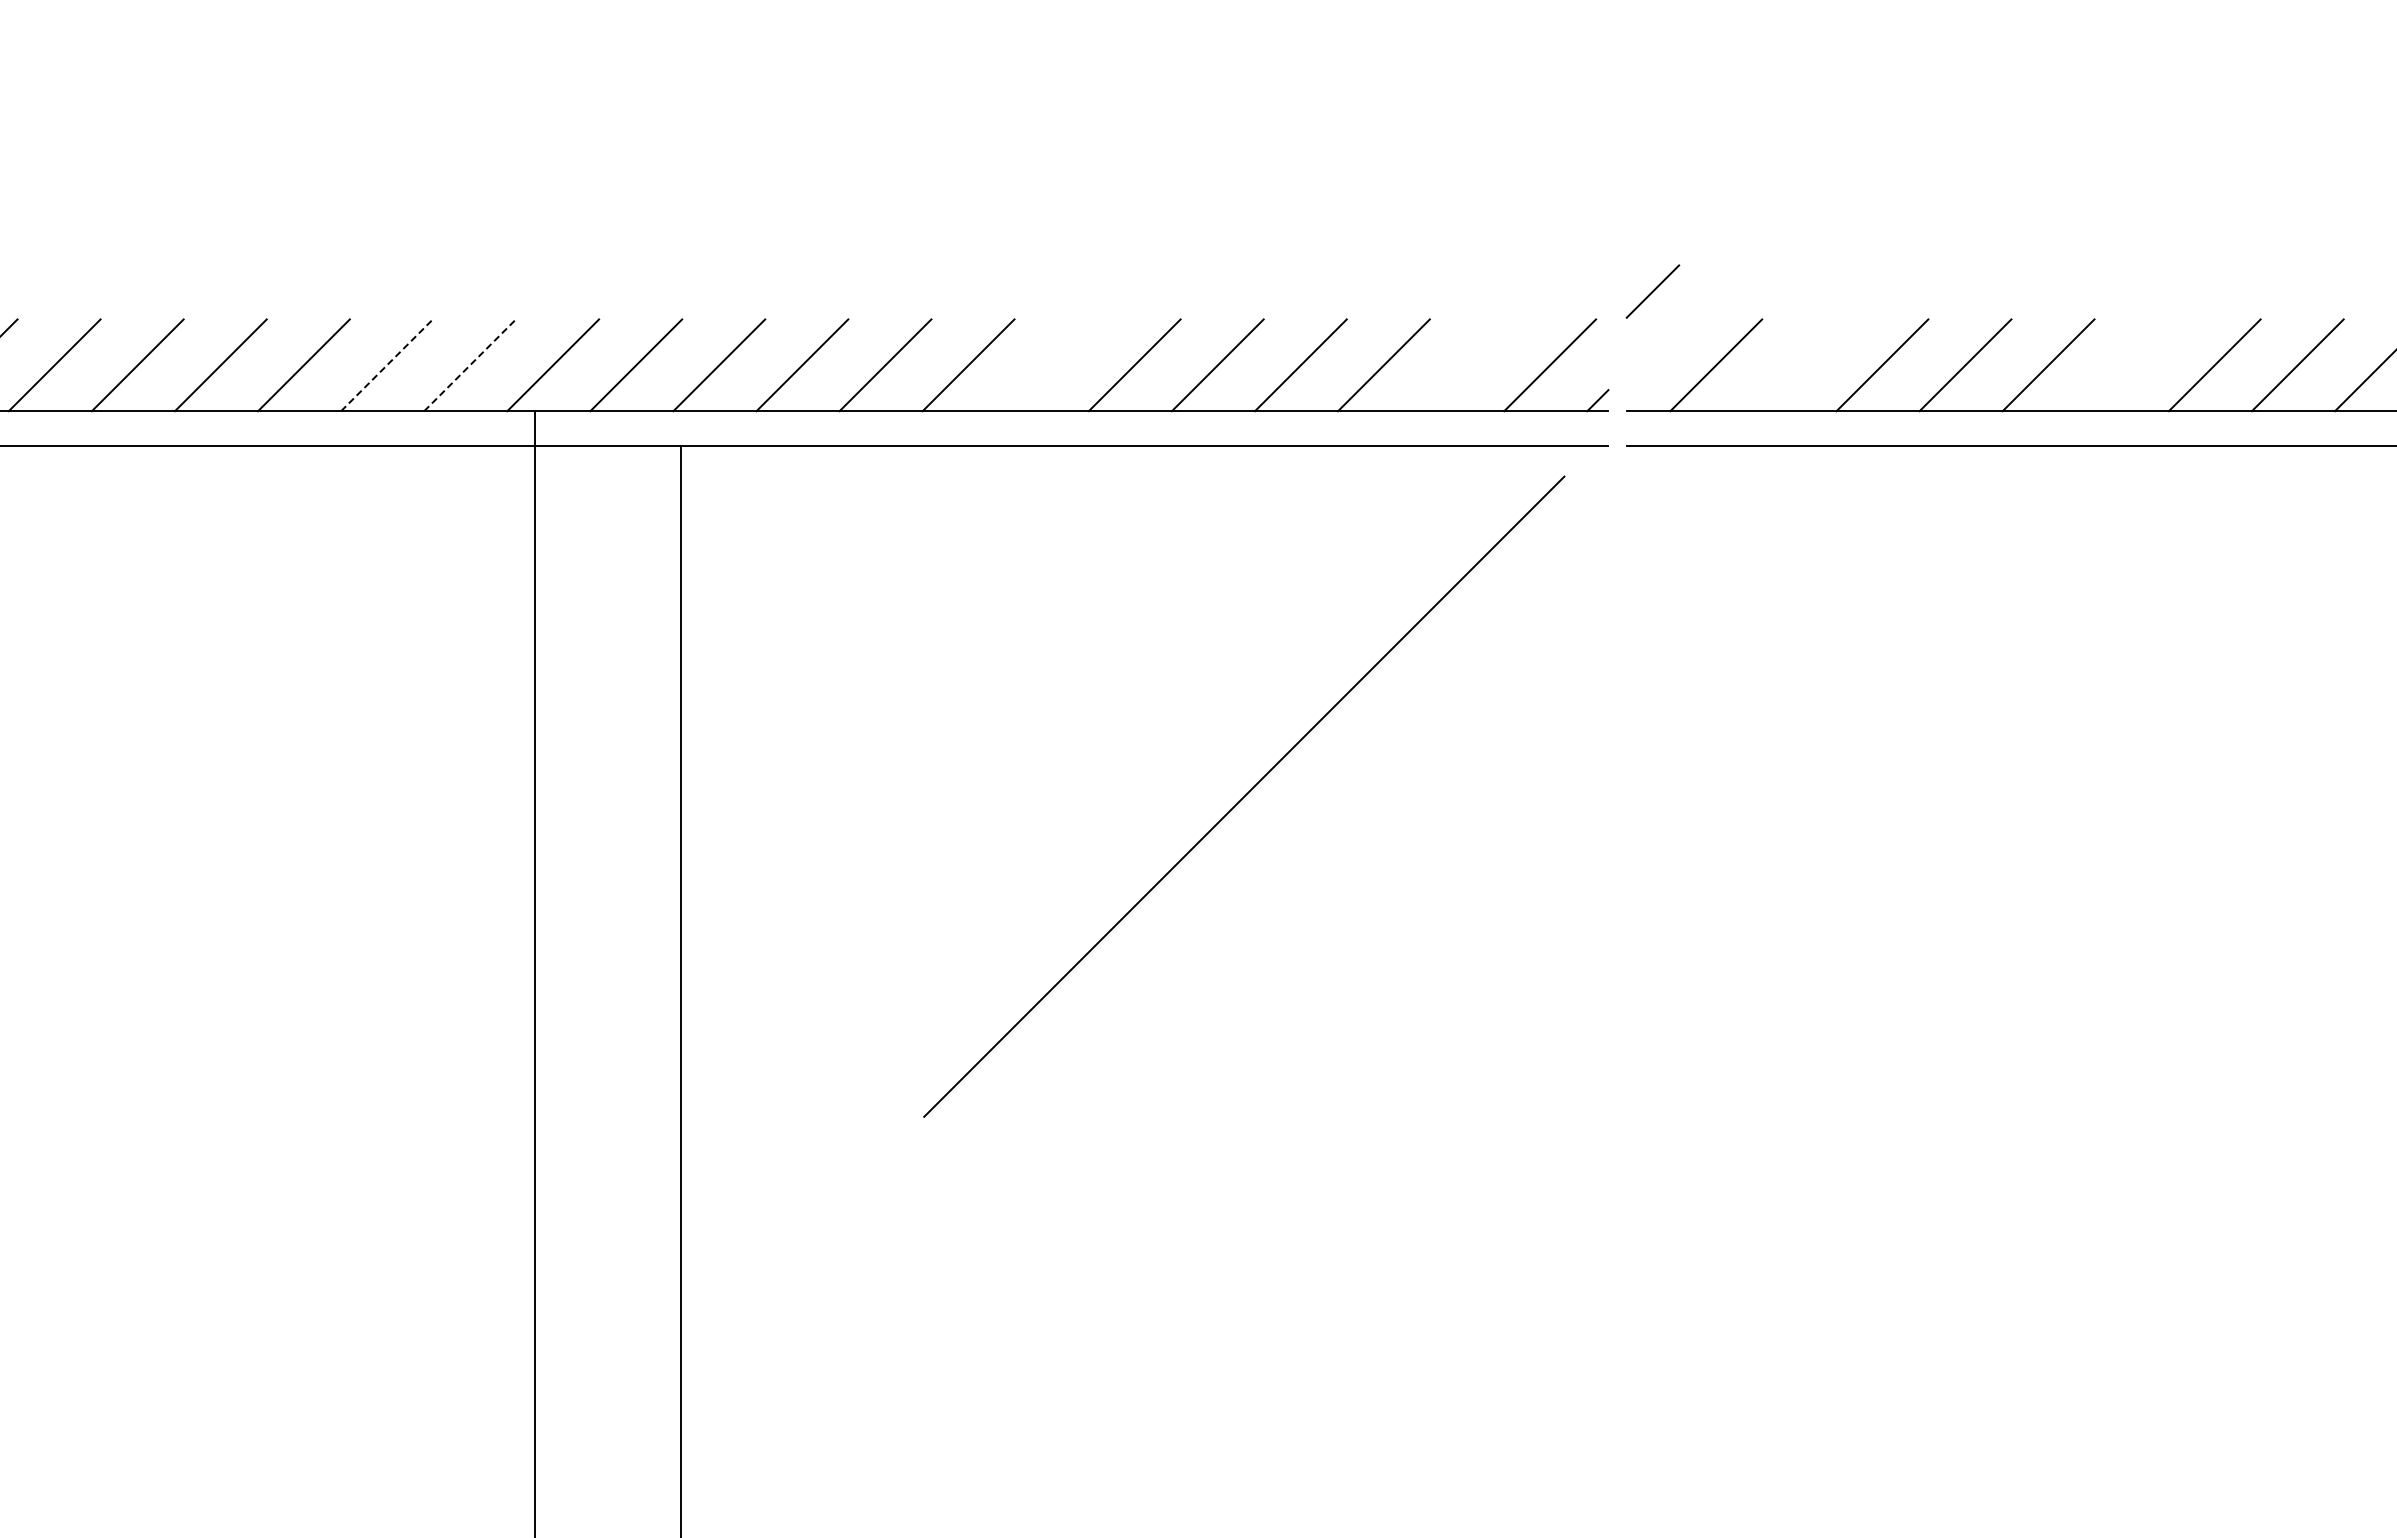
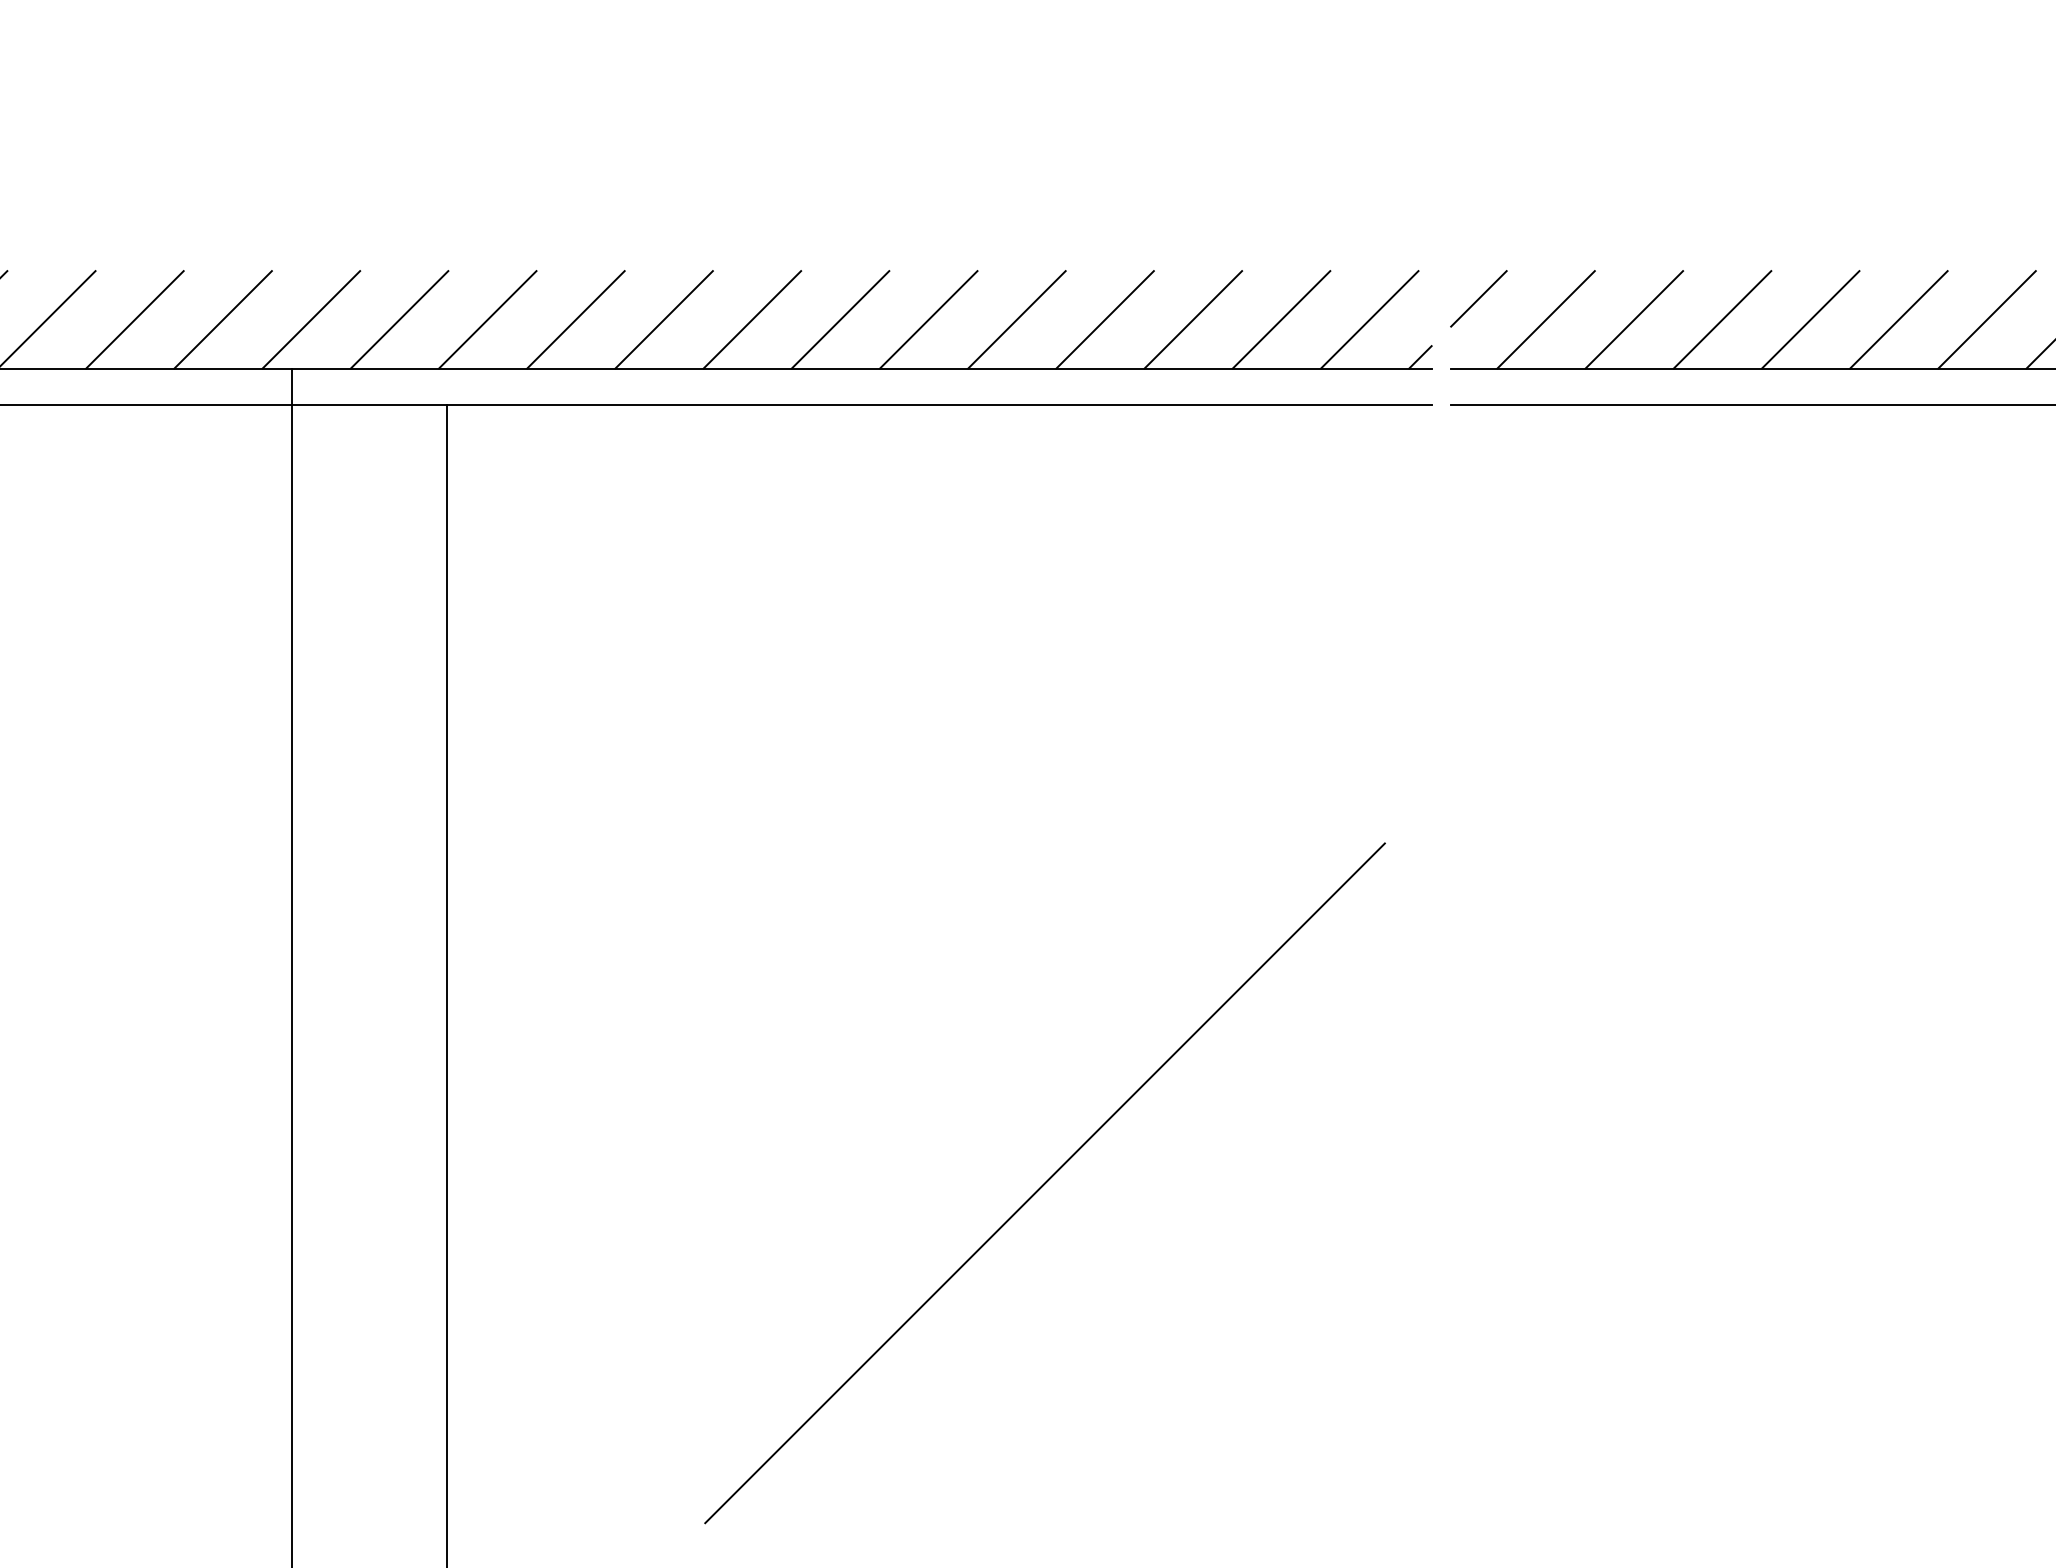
line: (1652, 291) -> (1478, 298), moved
line: (387, 365) -> (135, 319), dashed -> solid
line: (470, 365) -> (223, 319), dashed -> solid
line: (1051, 365) -> (840, 319), added
line: (1466, 365) -> (1280, 319), added
line: (1799, 365) -> (1634, 319), added
line: (2131, 365) -> (1986, 319), added
line: (1244, 796) -> (1045, 1183), moved

